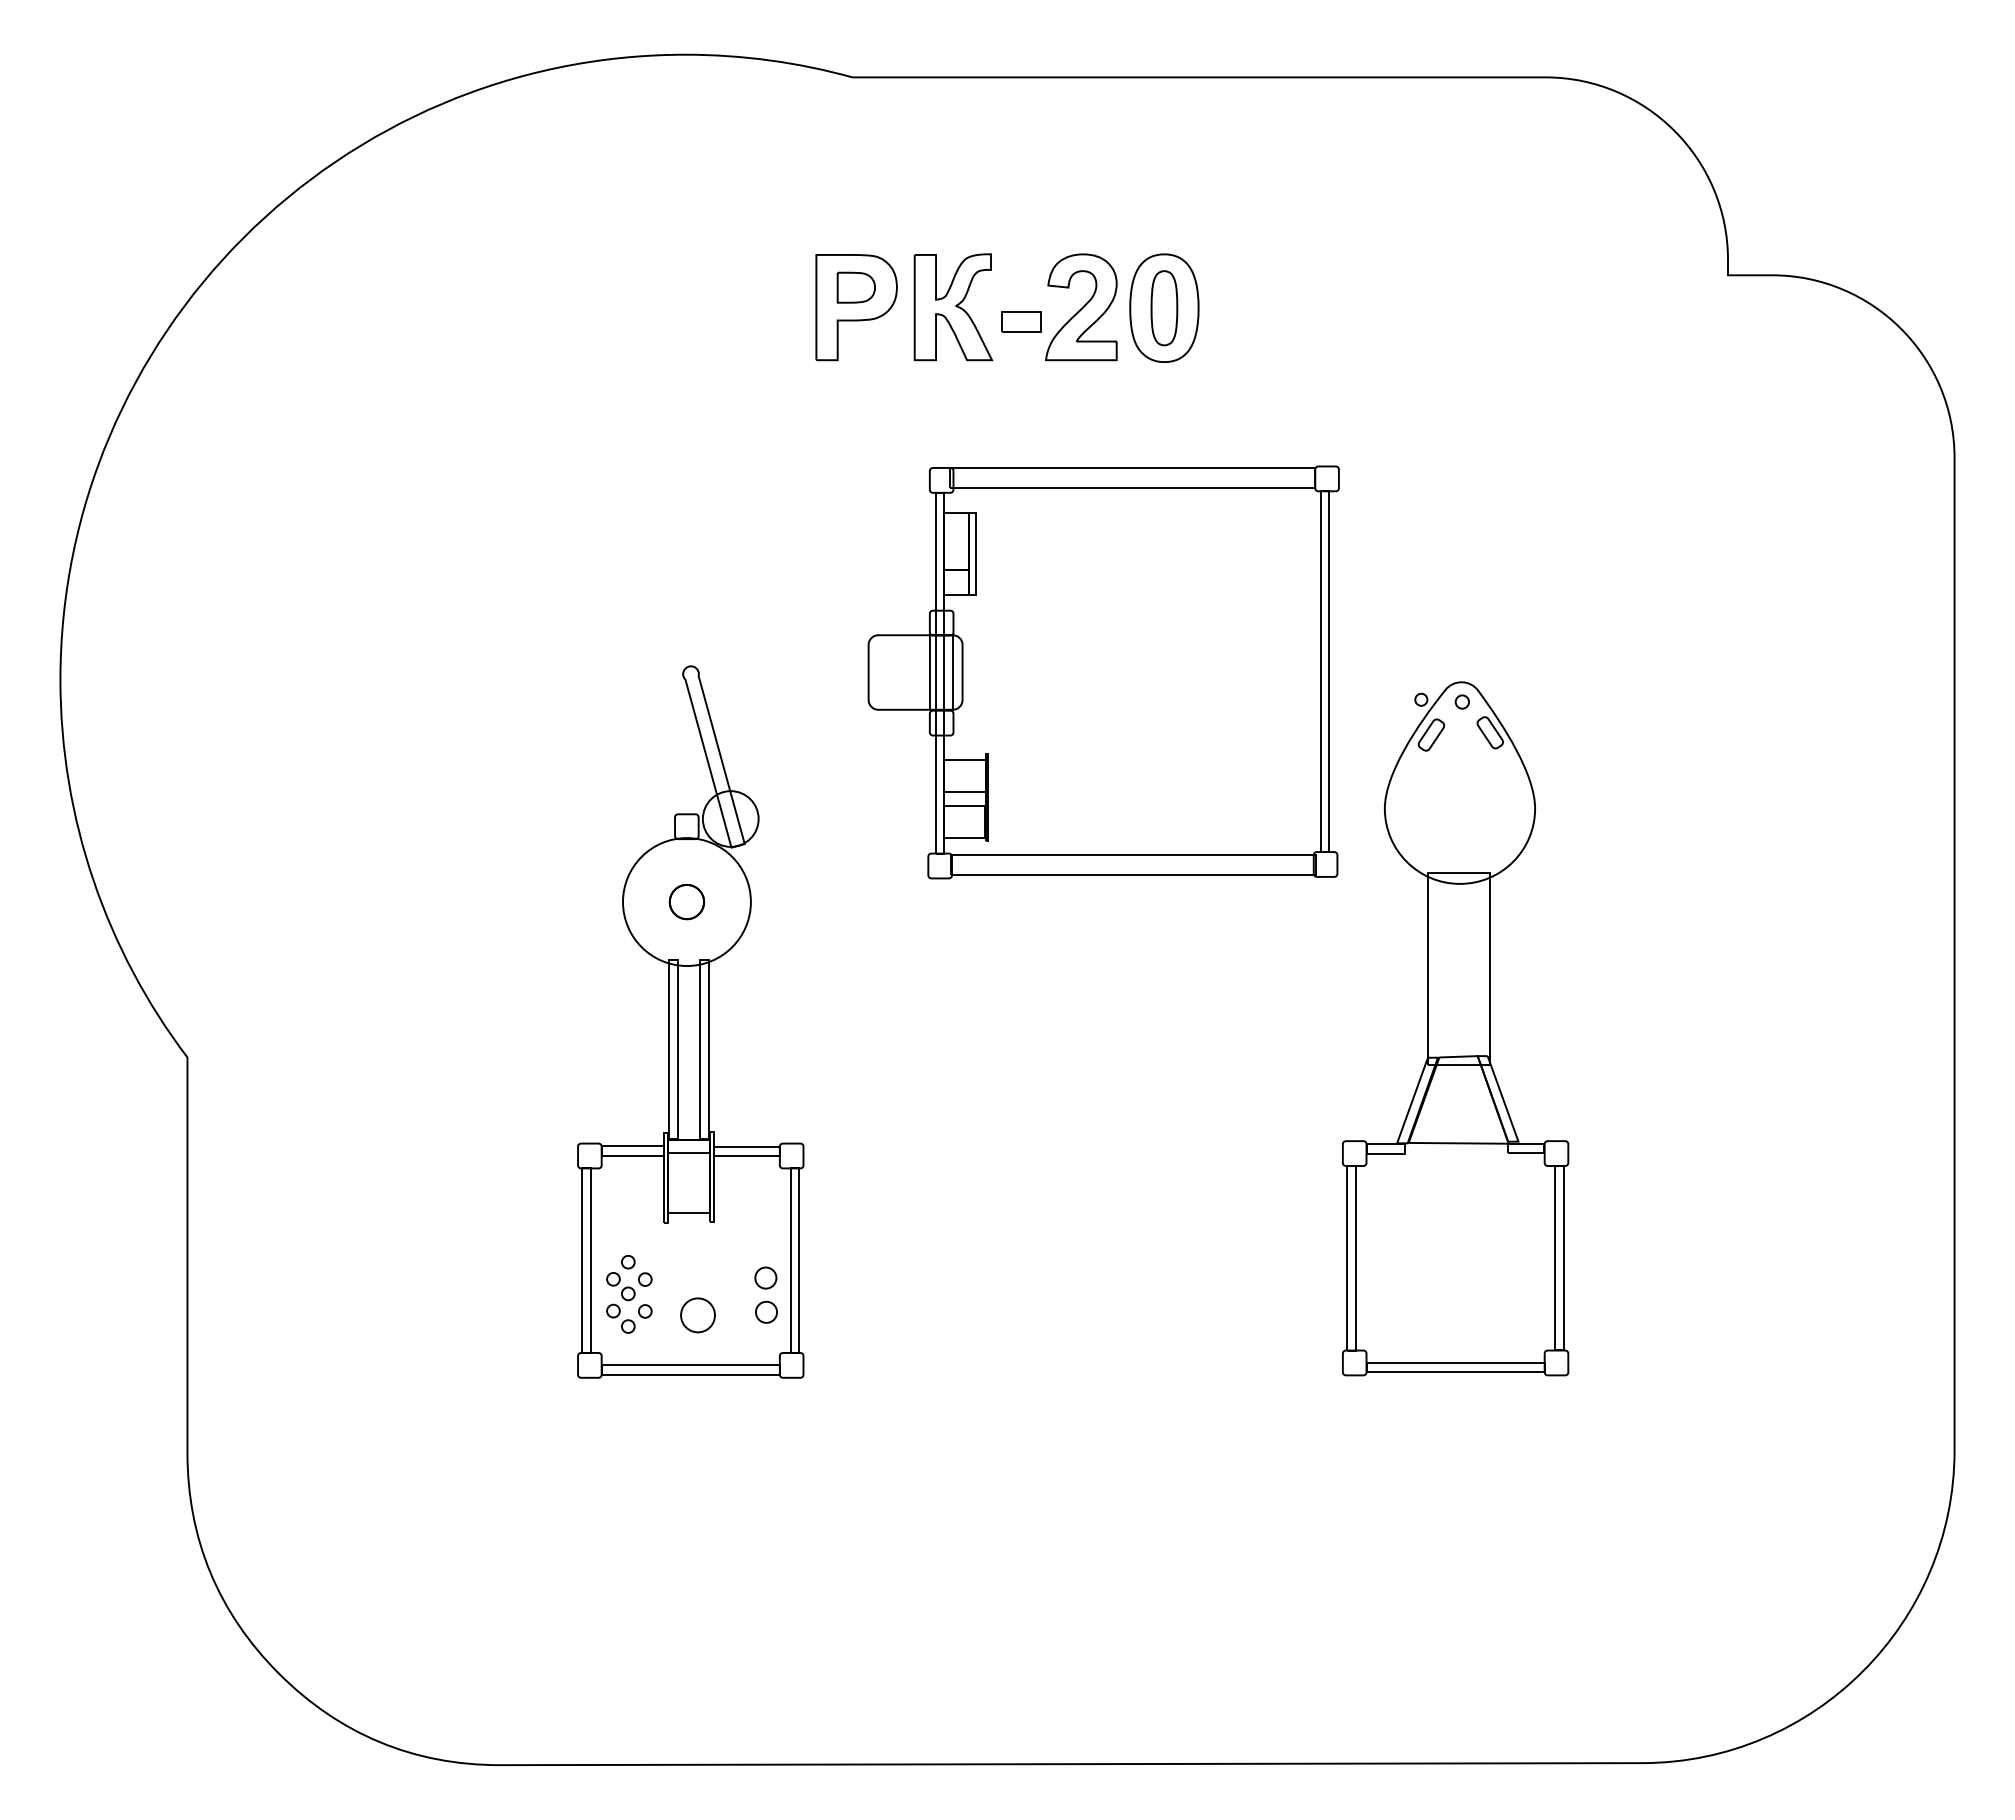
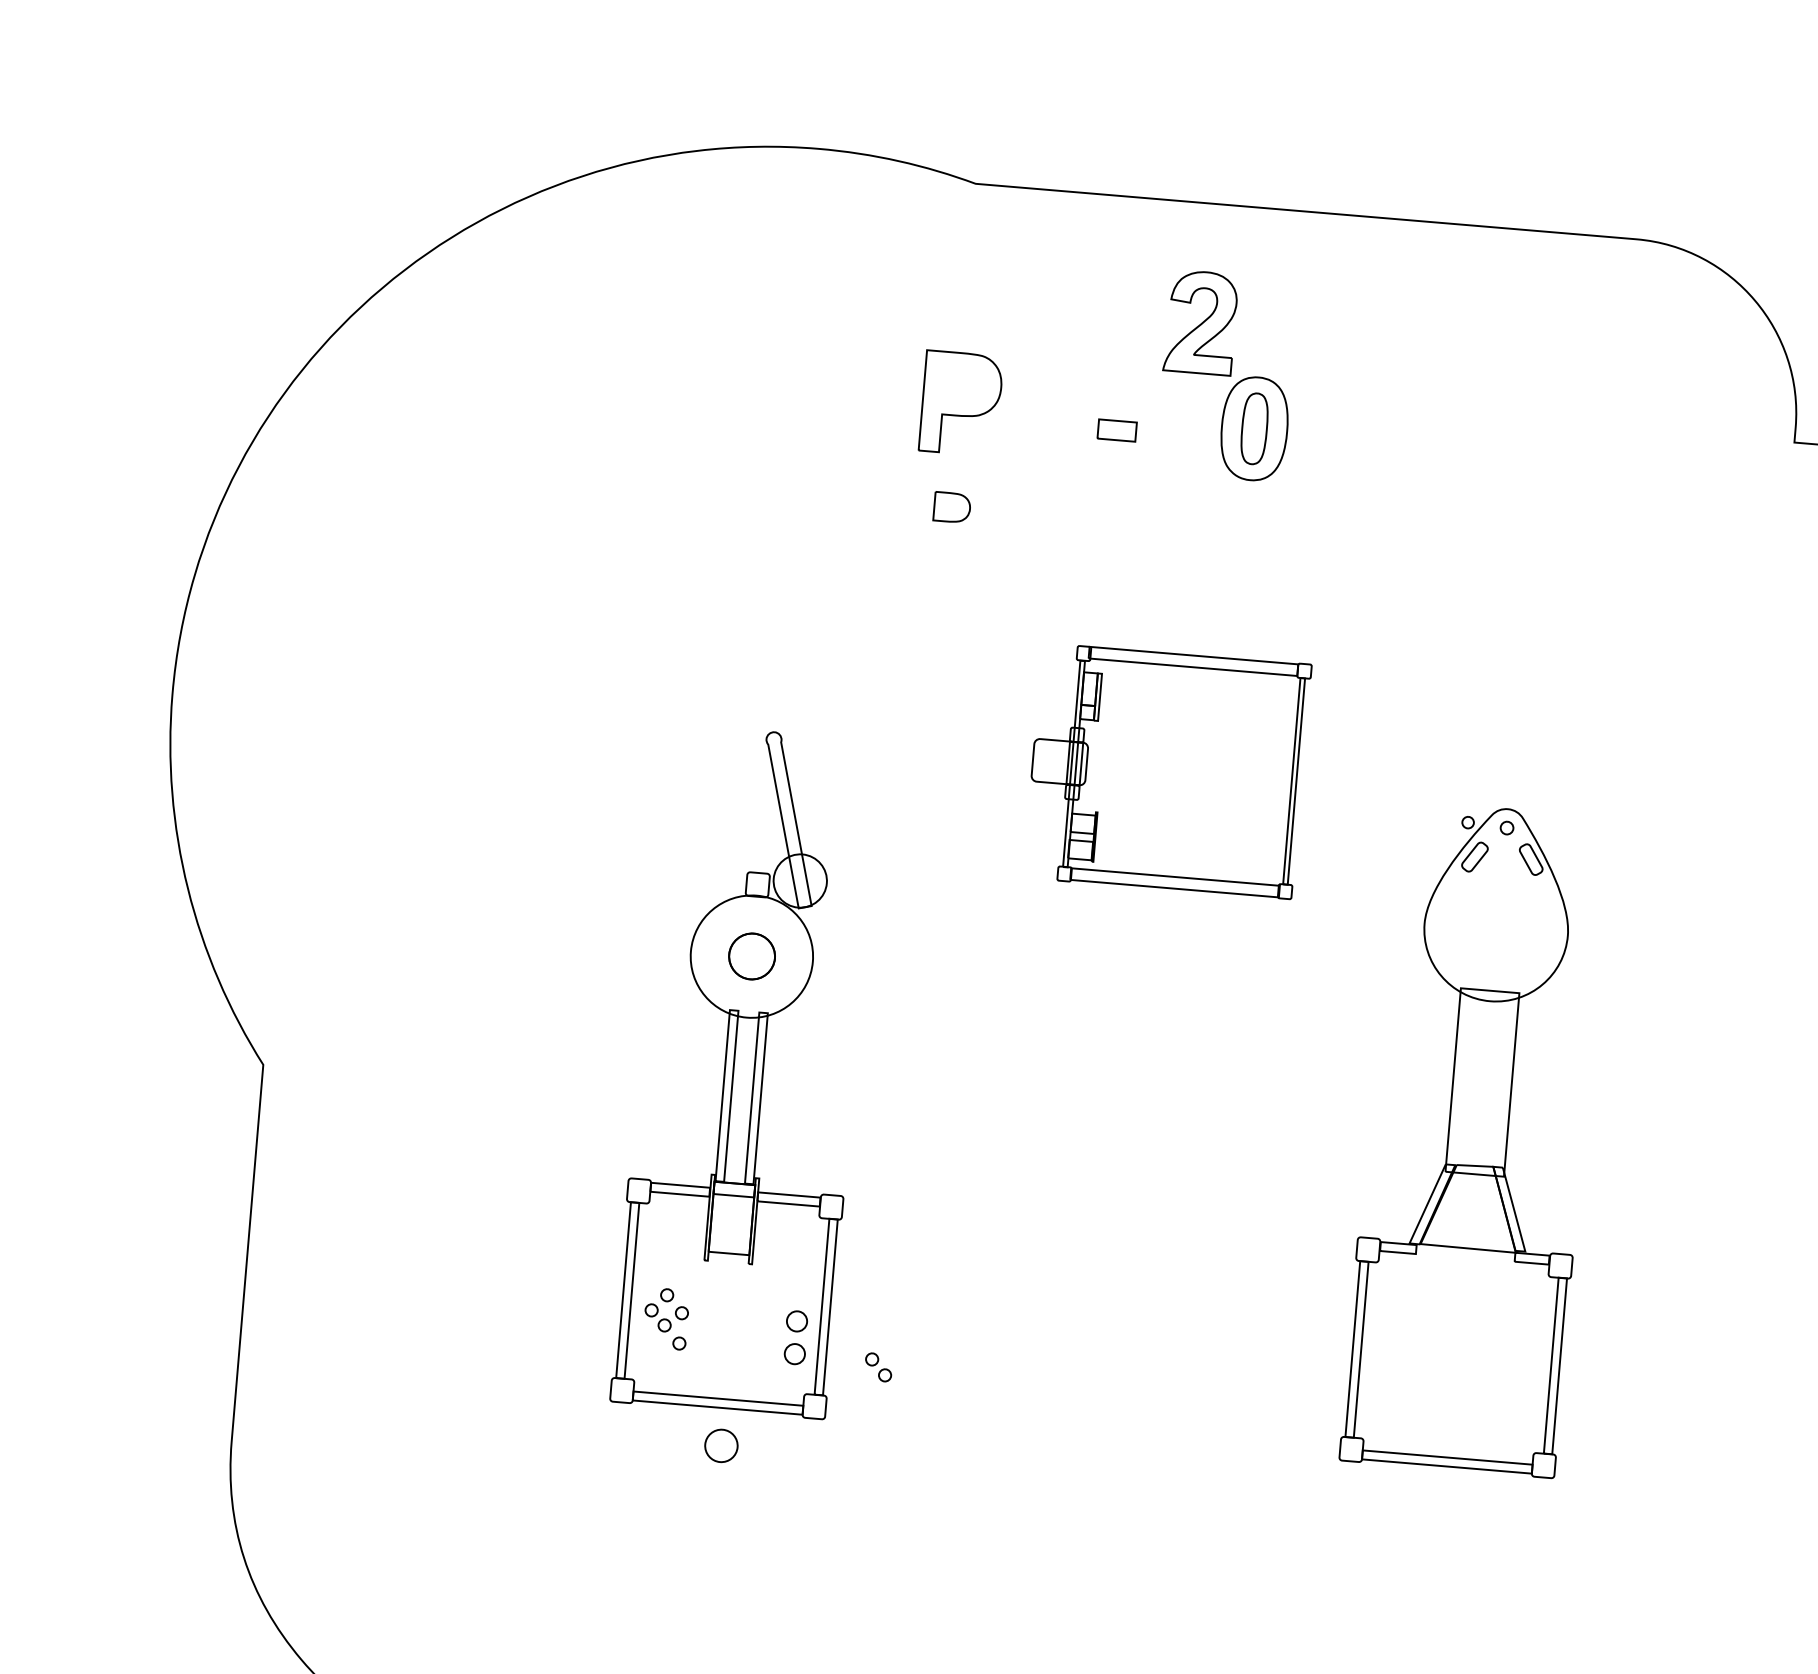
part: (855, 287) -> (951, 507), moved
part: (953, 307) -> (1053, 411), removed
part: (1081, 307) -> (1201, 322), moved
part: (1103, 672) -> (1167, 771), size x0.6
part: (686, 902) -> (751, 957), size x1.4
part: (697, 1315) -> (720, 1446), moved
part: (620, 1318) -> (878, 1367), moved

